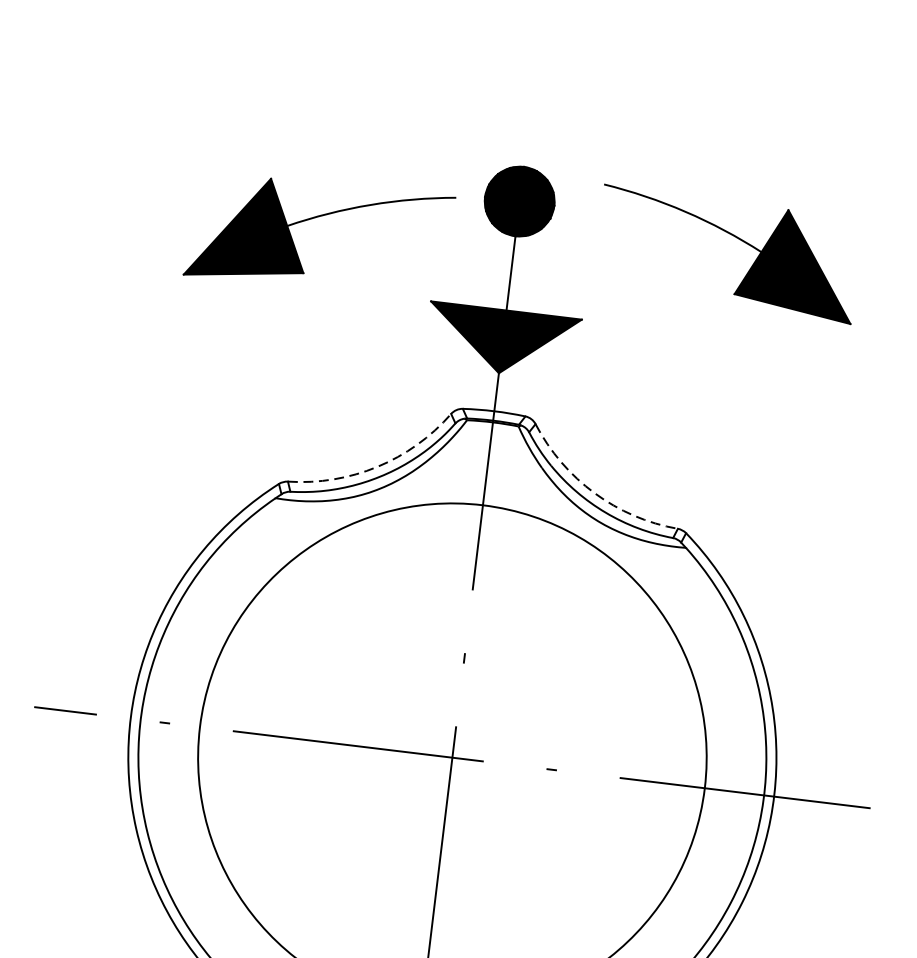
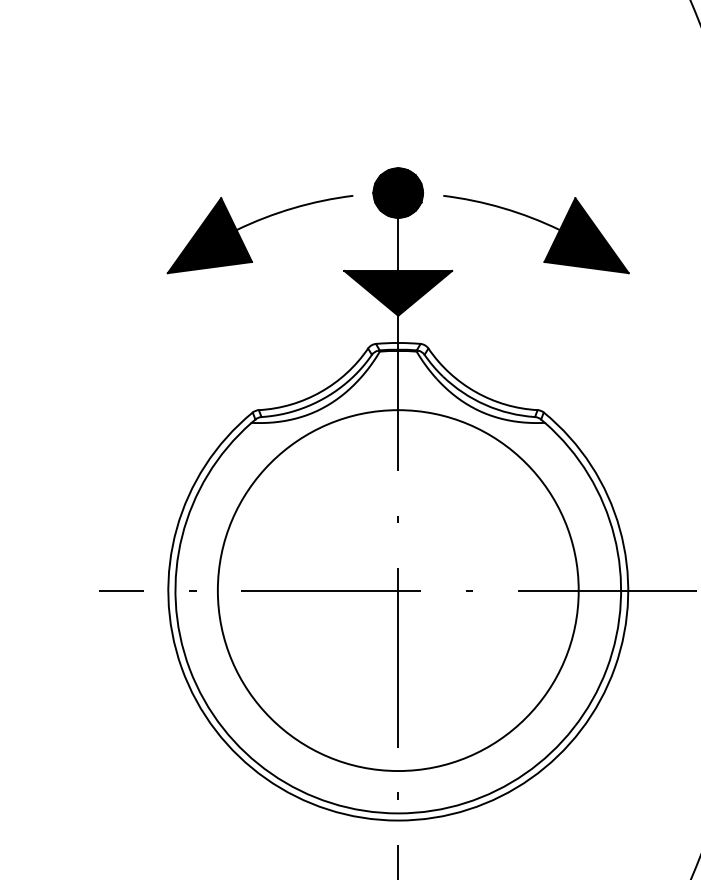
part: (738, 239) -> (542, 223), moved
arc: (377, 467) -> (320, 392), dashed -> solid
arc: (593, 493) -> (475, 392), dashed -> solid

